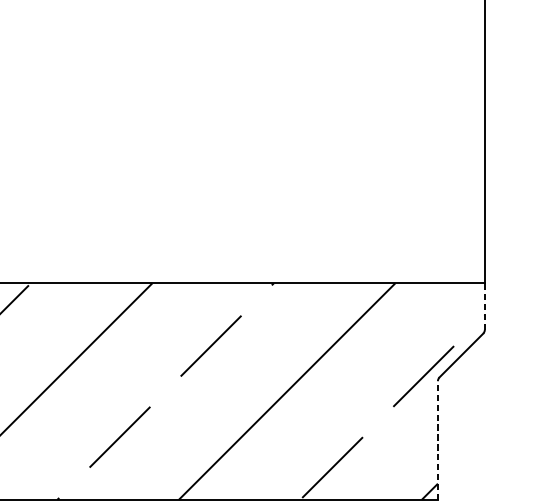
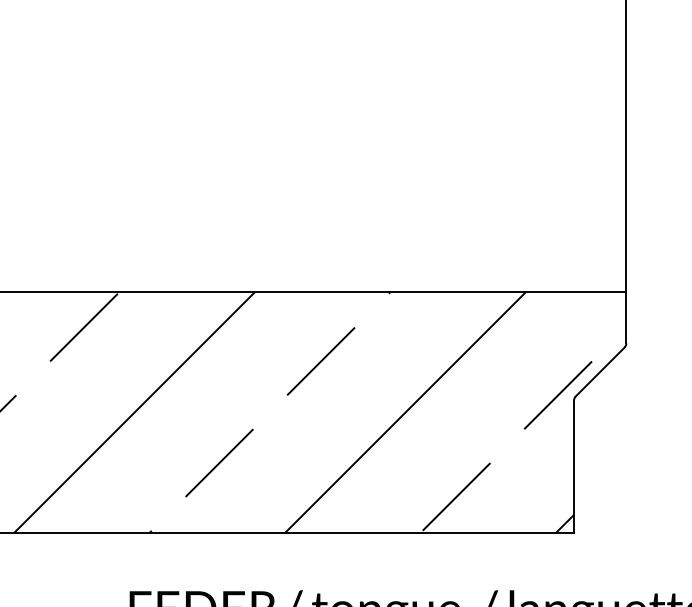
line: (484, 306) -> (626, 317), dashed -> solid
line: (438, 440) -> (574, 466), dashed -> solid

